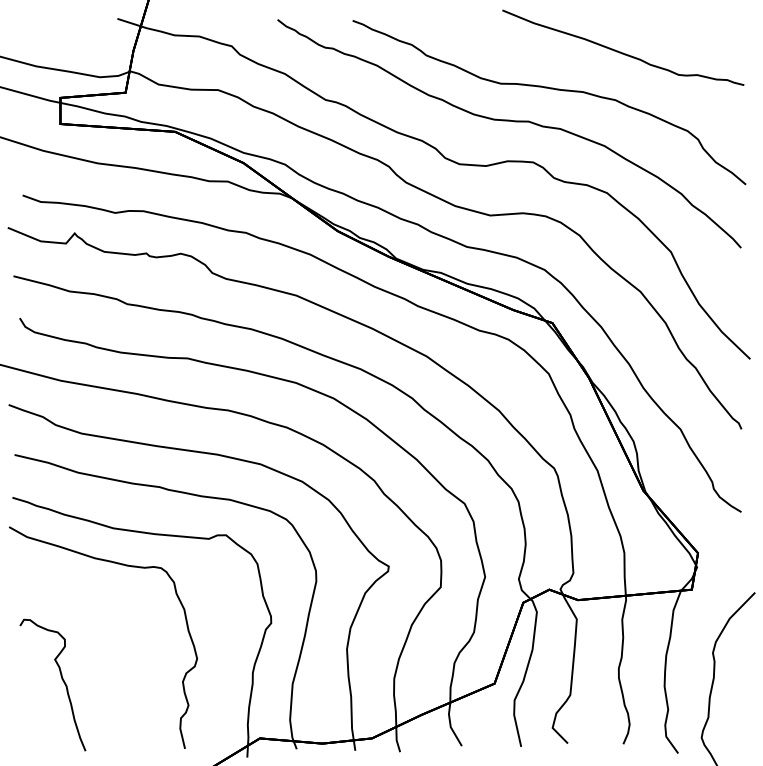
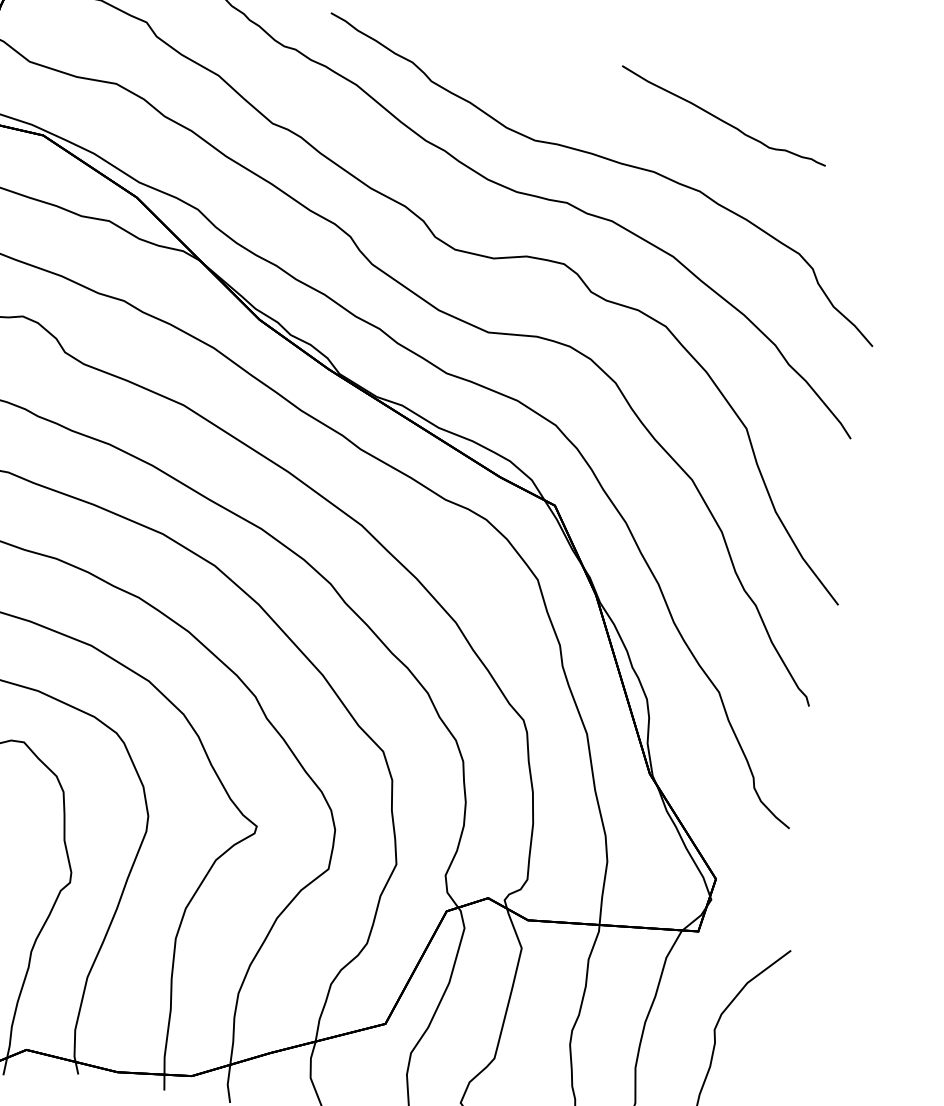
part: (623, 47) -> (724, 115), size x0.6

